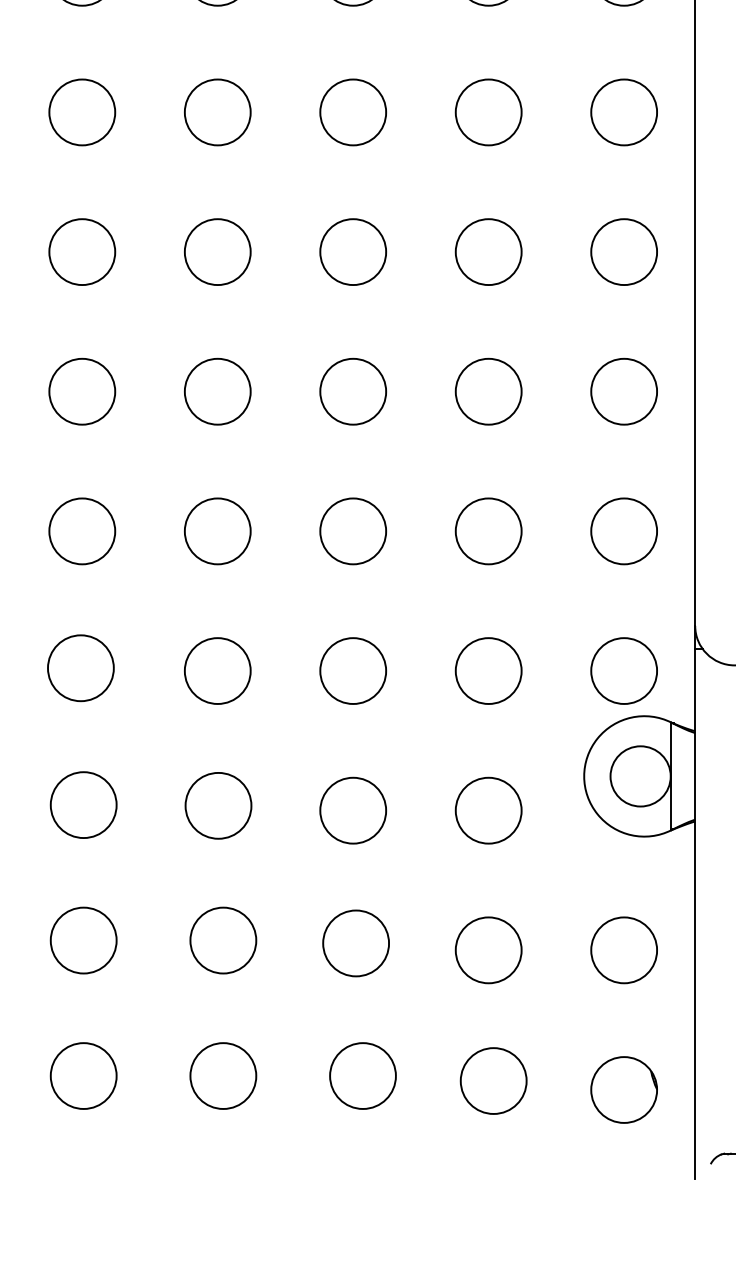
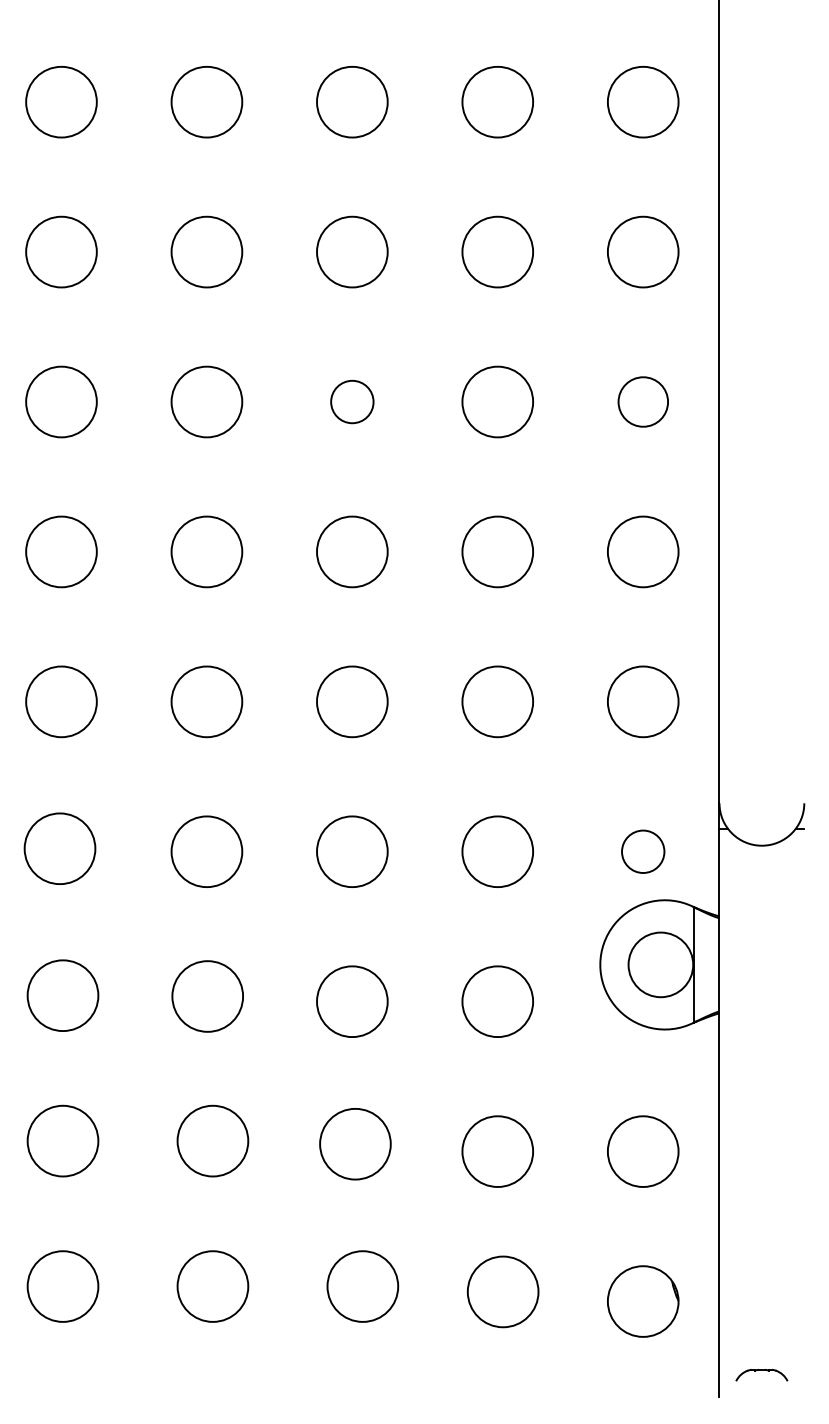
circle: (353, 251) -> (352, 401), size x0.6
circle: (624, 251) -> (643, 401), size x0.7
circle: (623, 670) -> (642, 851), size x0.6

